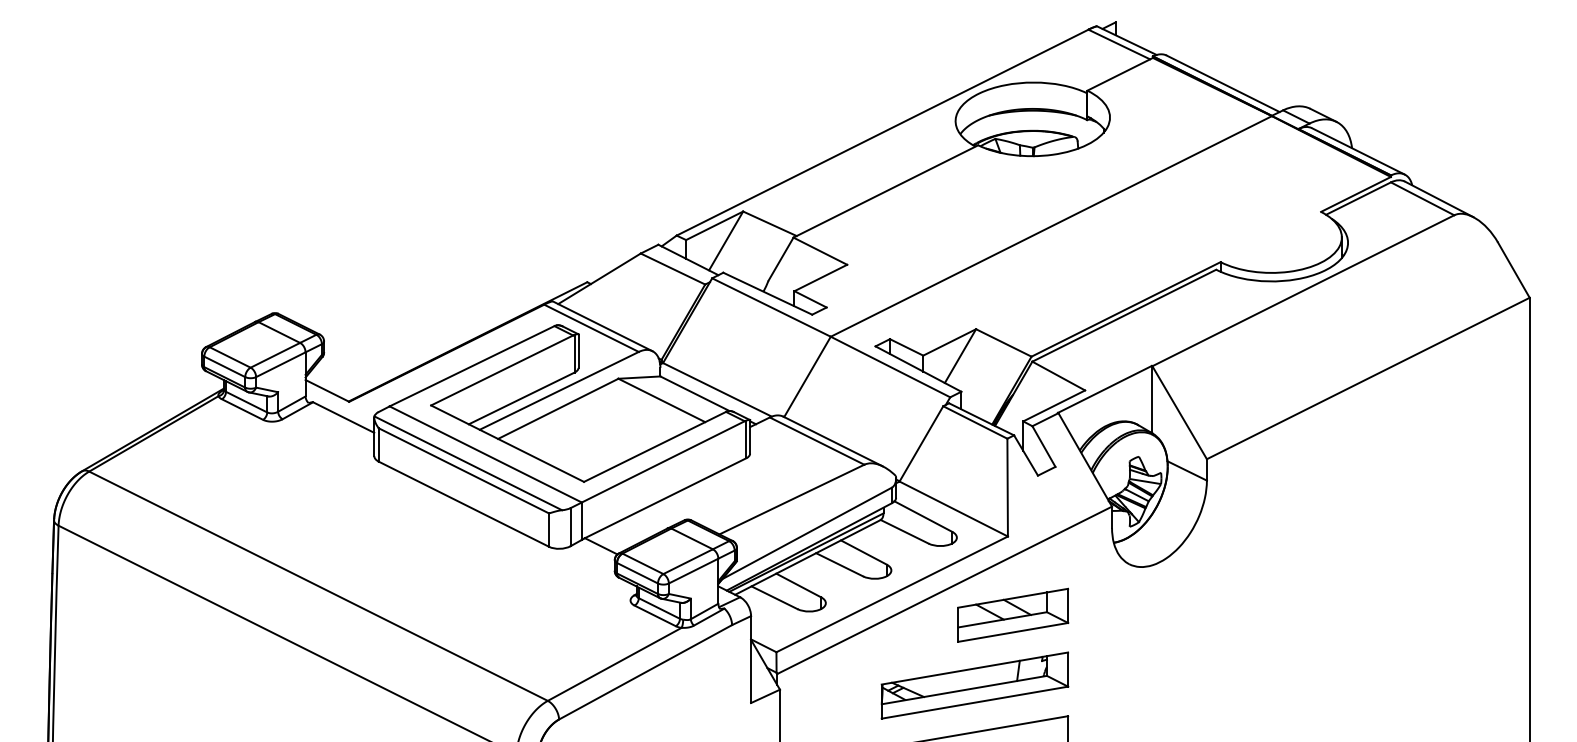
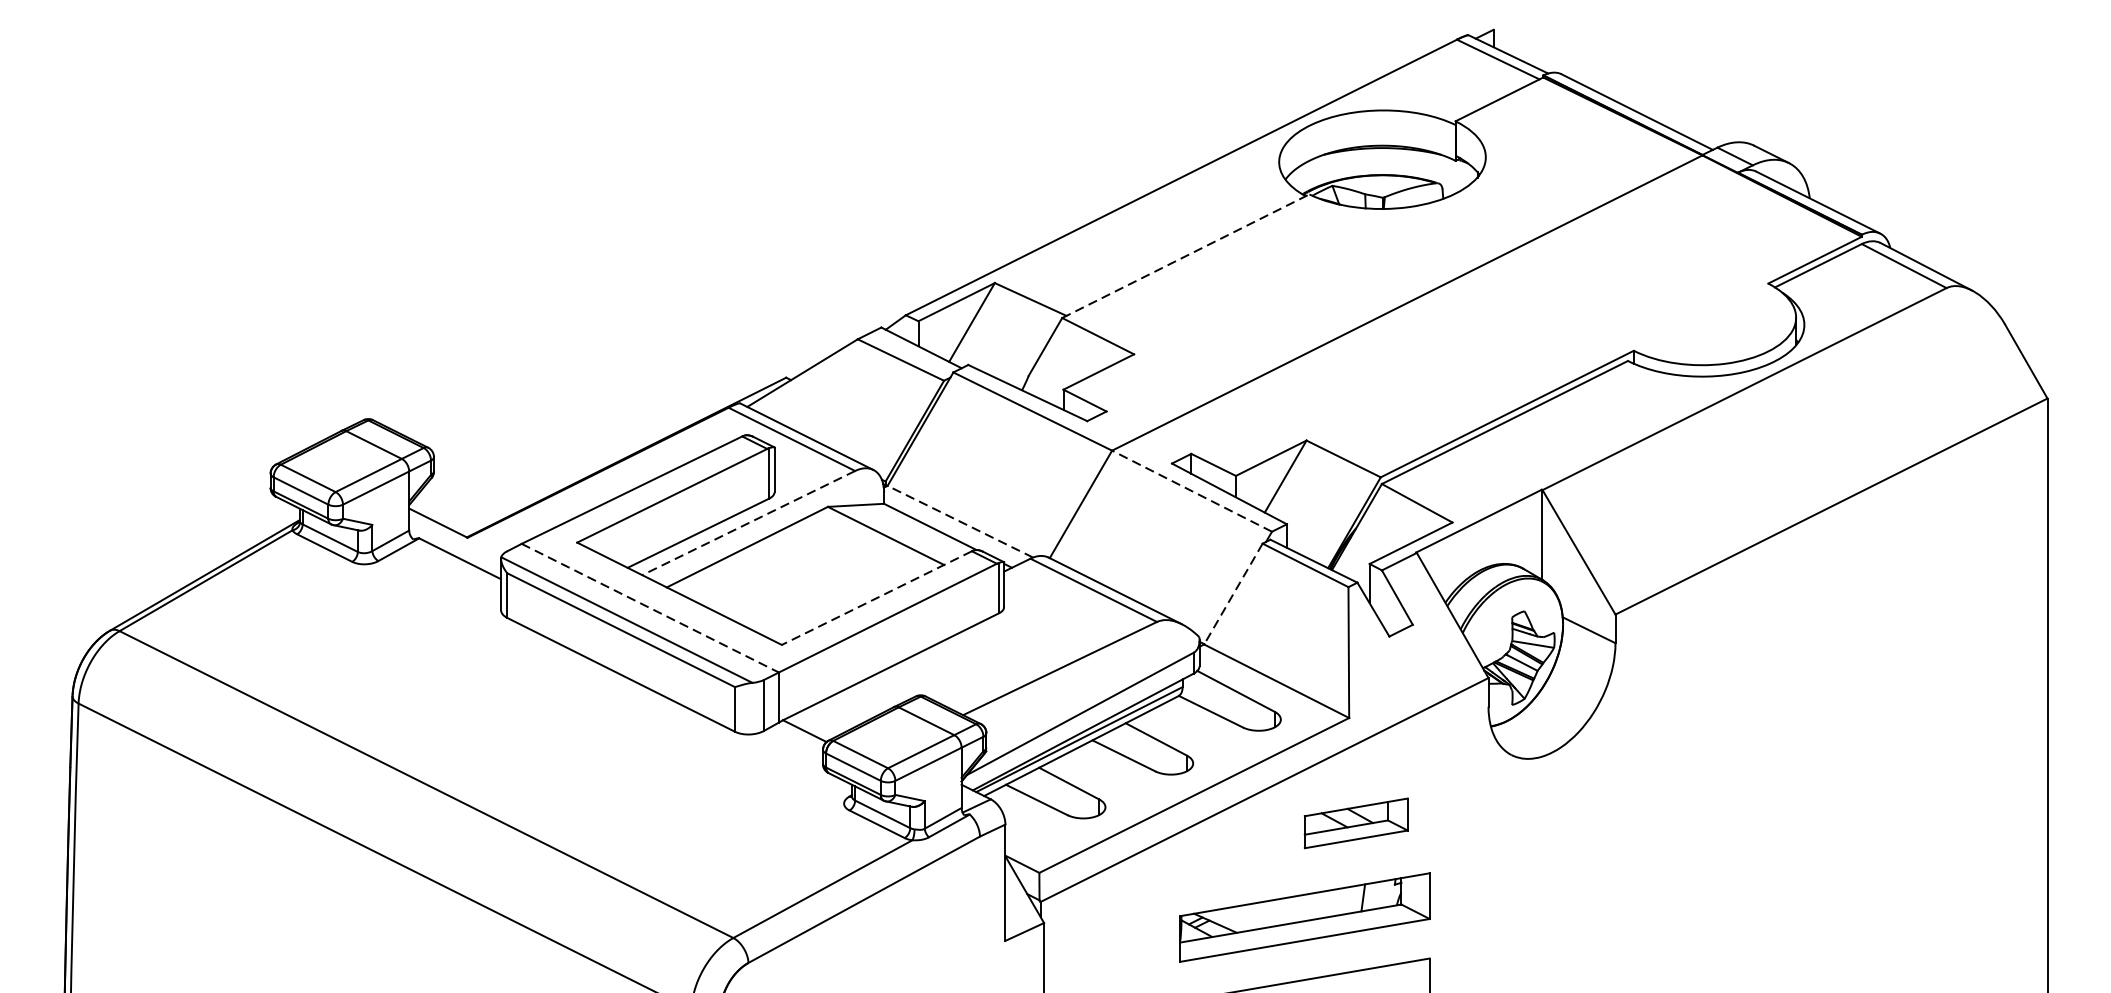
line: (886, 191) -> (1186, 256), solid -> dashed
line: (890, 367) -> (1192, 491), solid -> dashed
line: (717, 389) -> (960, 521), solid -> dashed
line: (559, 390) -> (749, 522), solid -> dashed
line: (921, 443) -> (1233, 593), solid -> dashed
line: (654, 447) -> (876, 598), solid -> dashed
line: (486, 454) -> (651, 608), solid -> dashed
part: (1013, 614) -> (1356, 822), size x0.7

